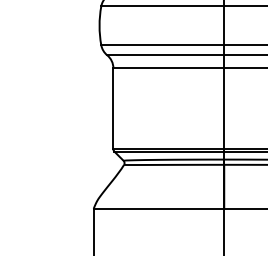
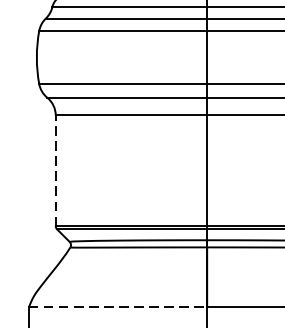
line: (113, 108) -> (55, 170), solid -> dashed
line: (159, 208) -> (118, 307), solid -> dashed

